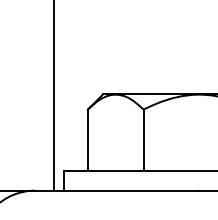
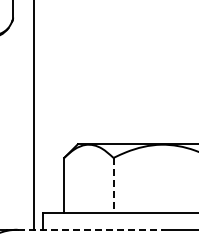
line: (143, 140) -> (113, 185), solid -> dashed
line: (117, 190) -> (90, 229), solid -> dashed

